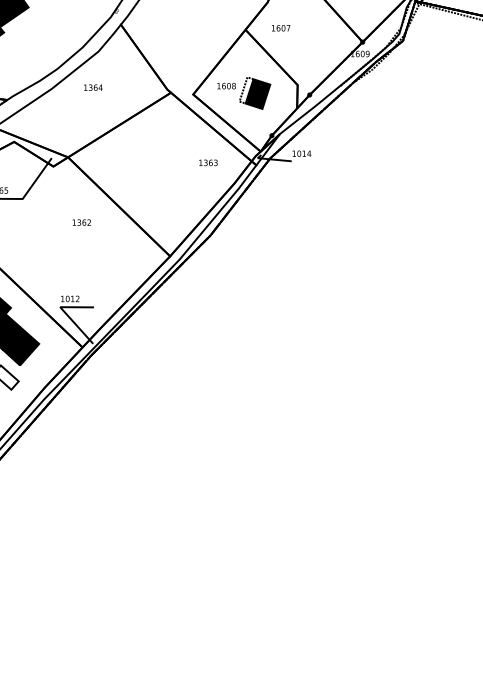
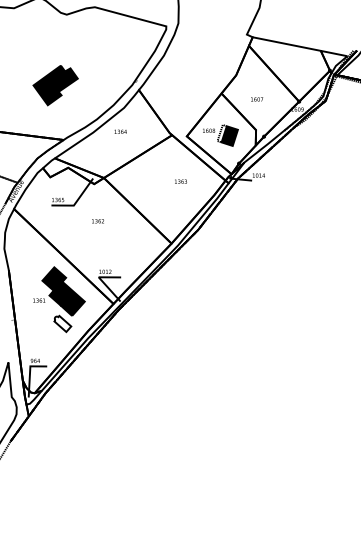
text: (281, 28) -> (257, 99), moved
text: (207, 162) -> (180, 181), moved
text: (80, 222) -> (97, 221), moved

